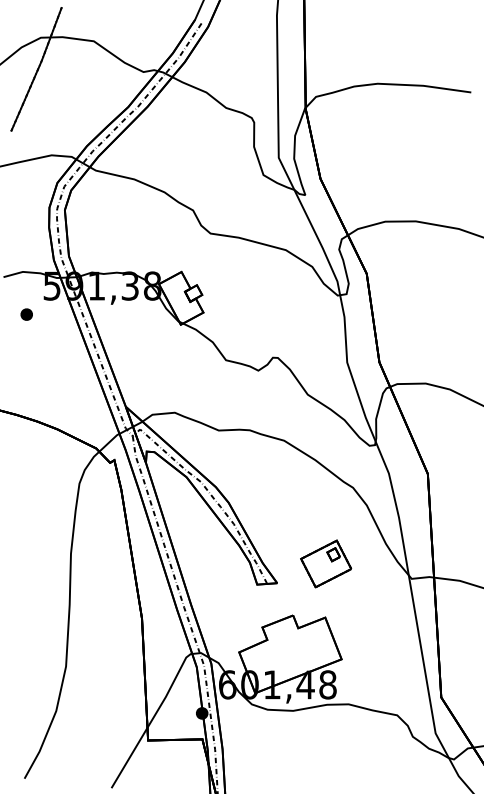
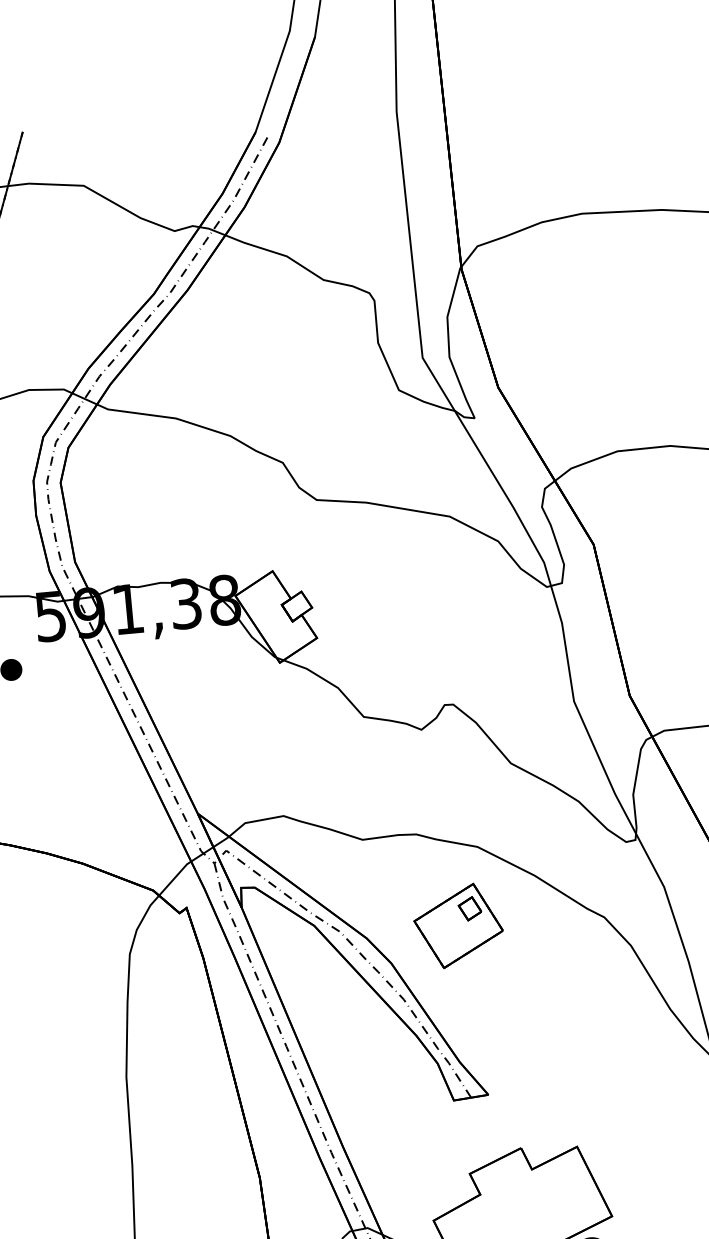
part: (326, 563) -> (459, 925), moved

